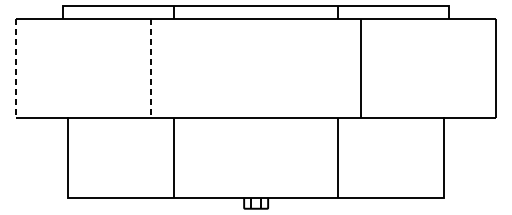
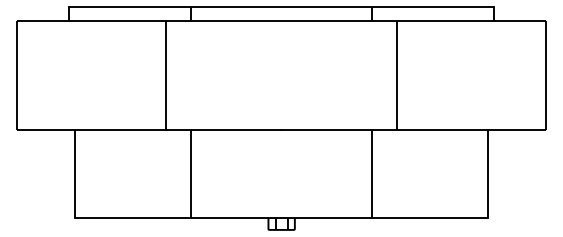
line: (16, 68) -> (17, 75), dashed -> solid
line: (150, 68) -> (165, 75), dashed -> solid

